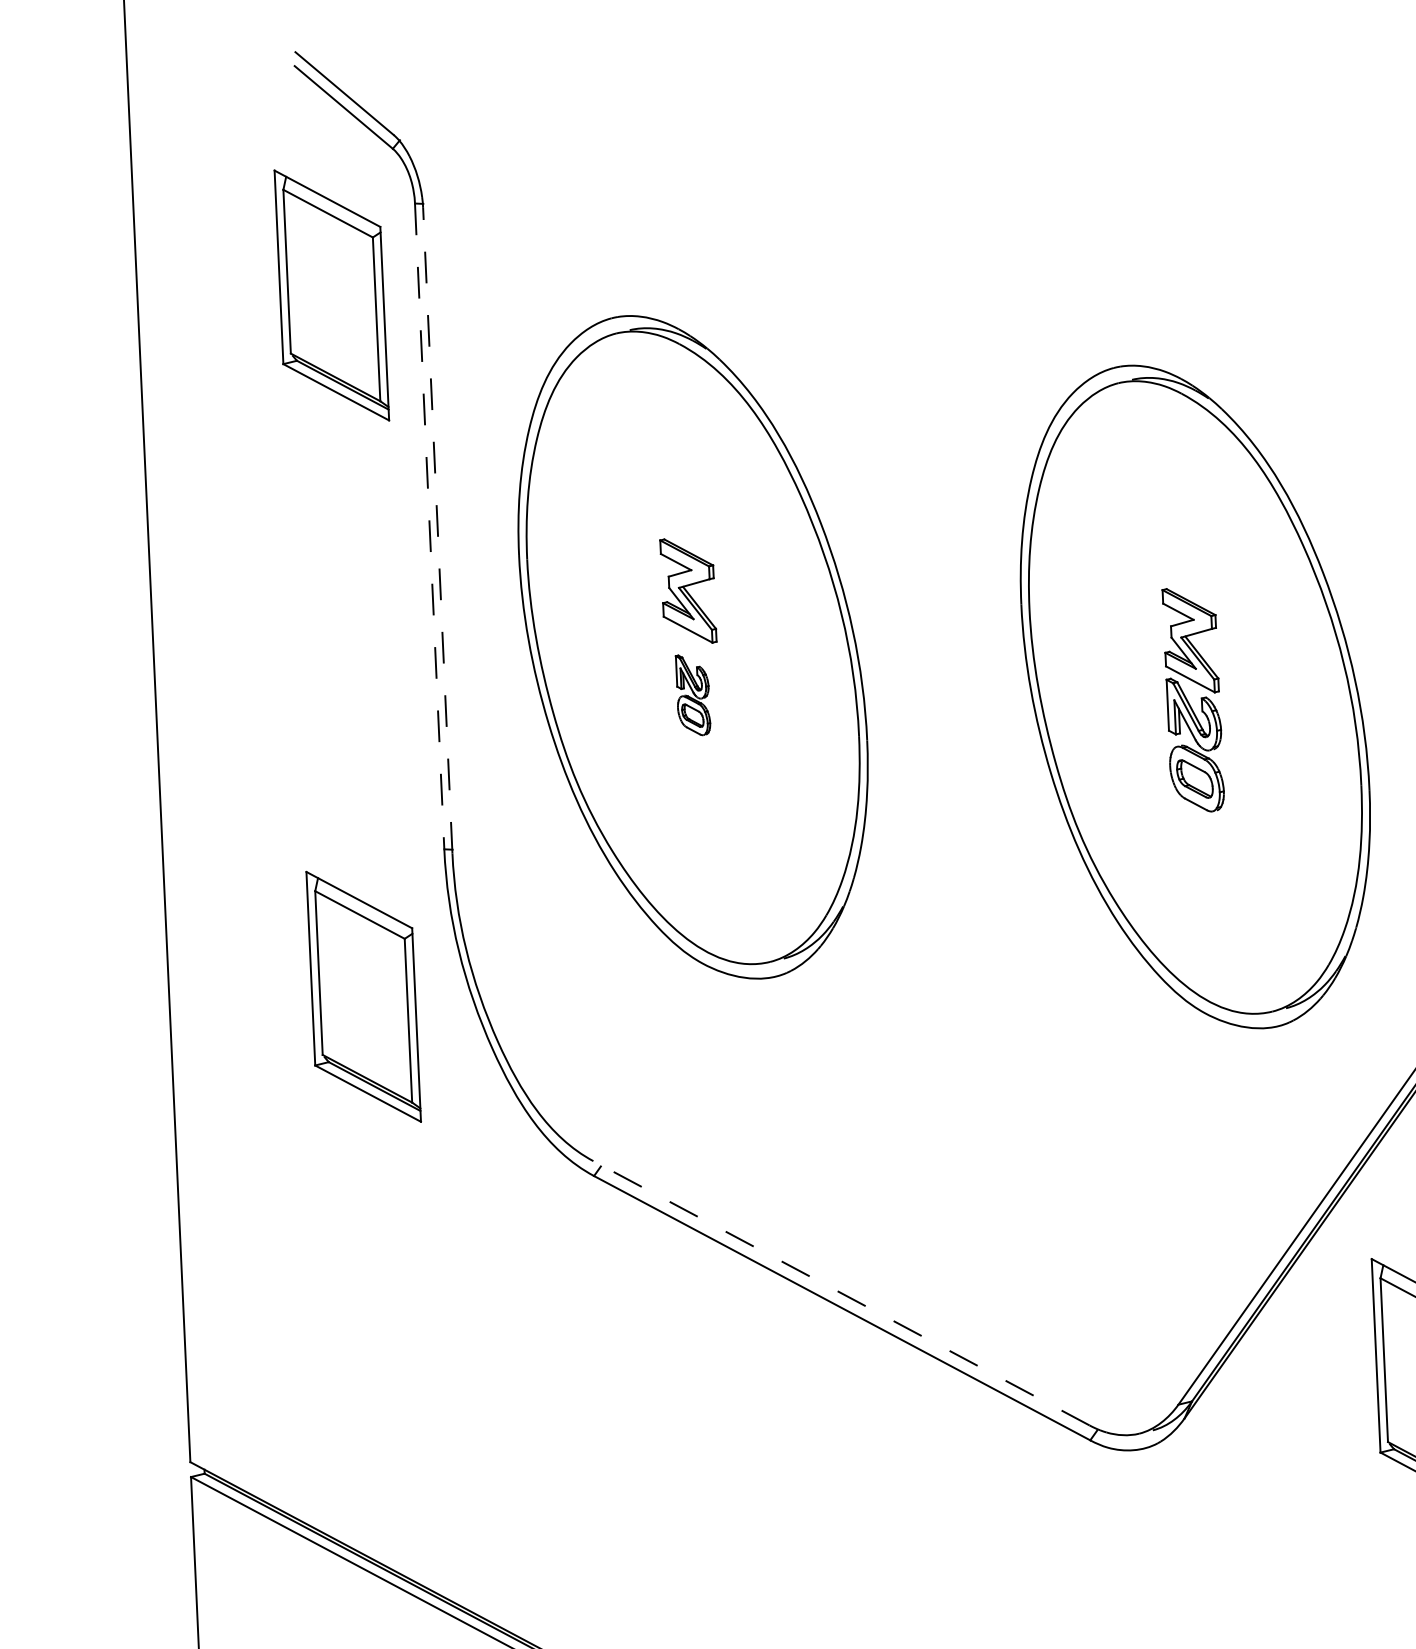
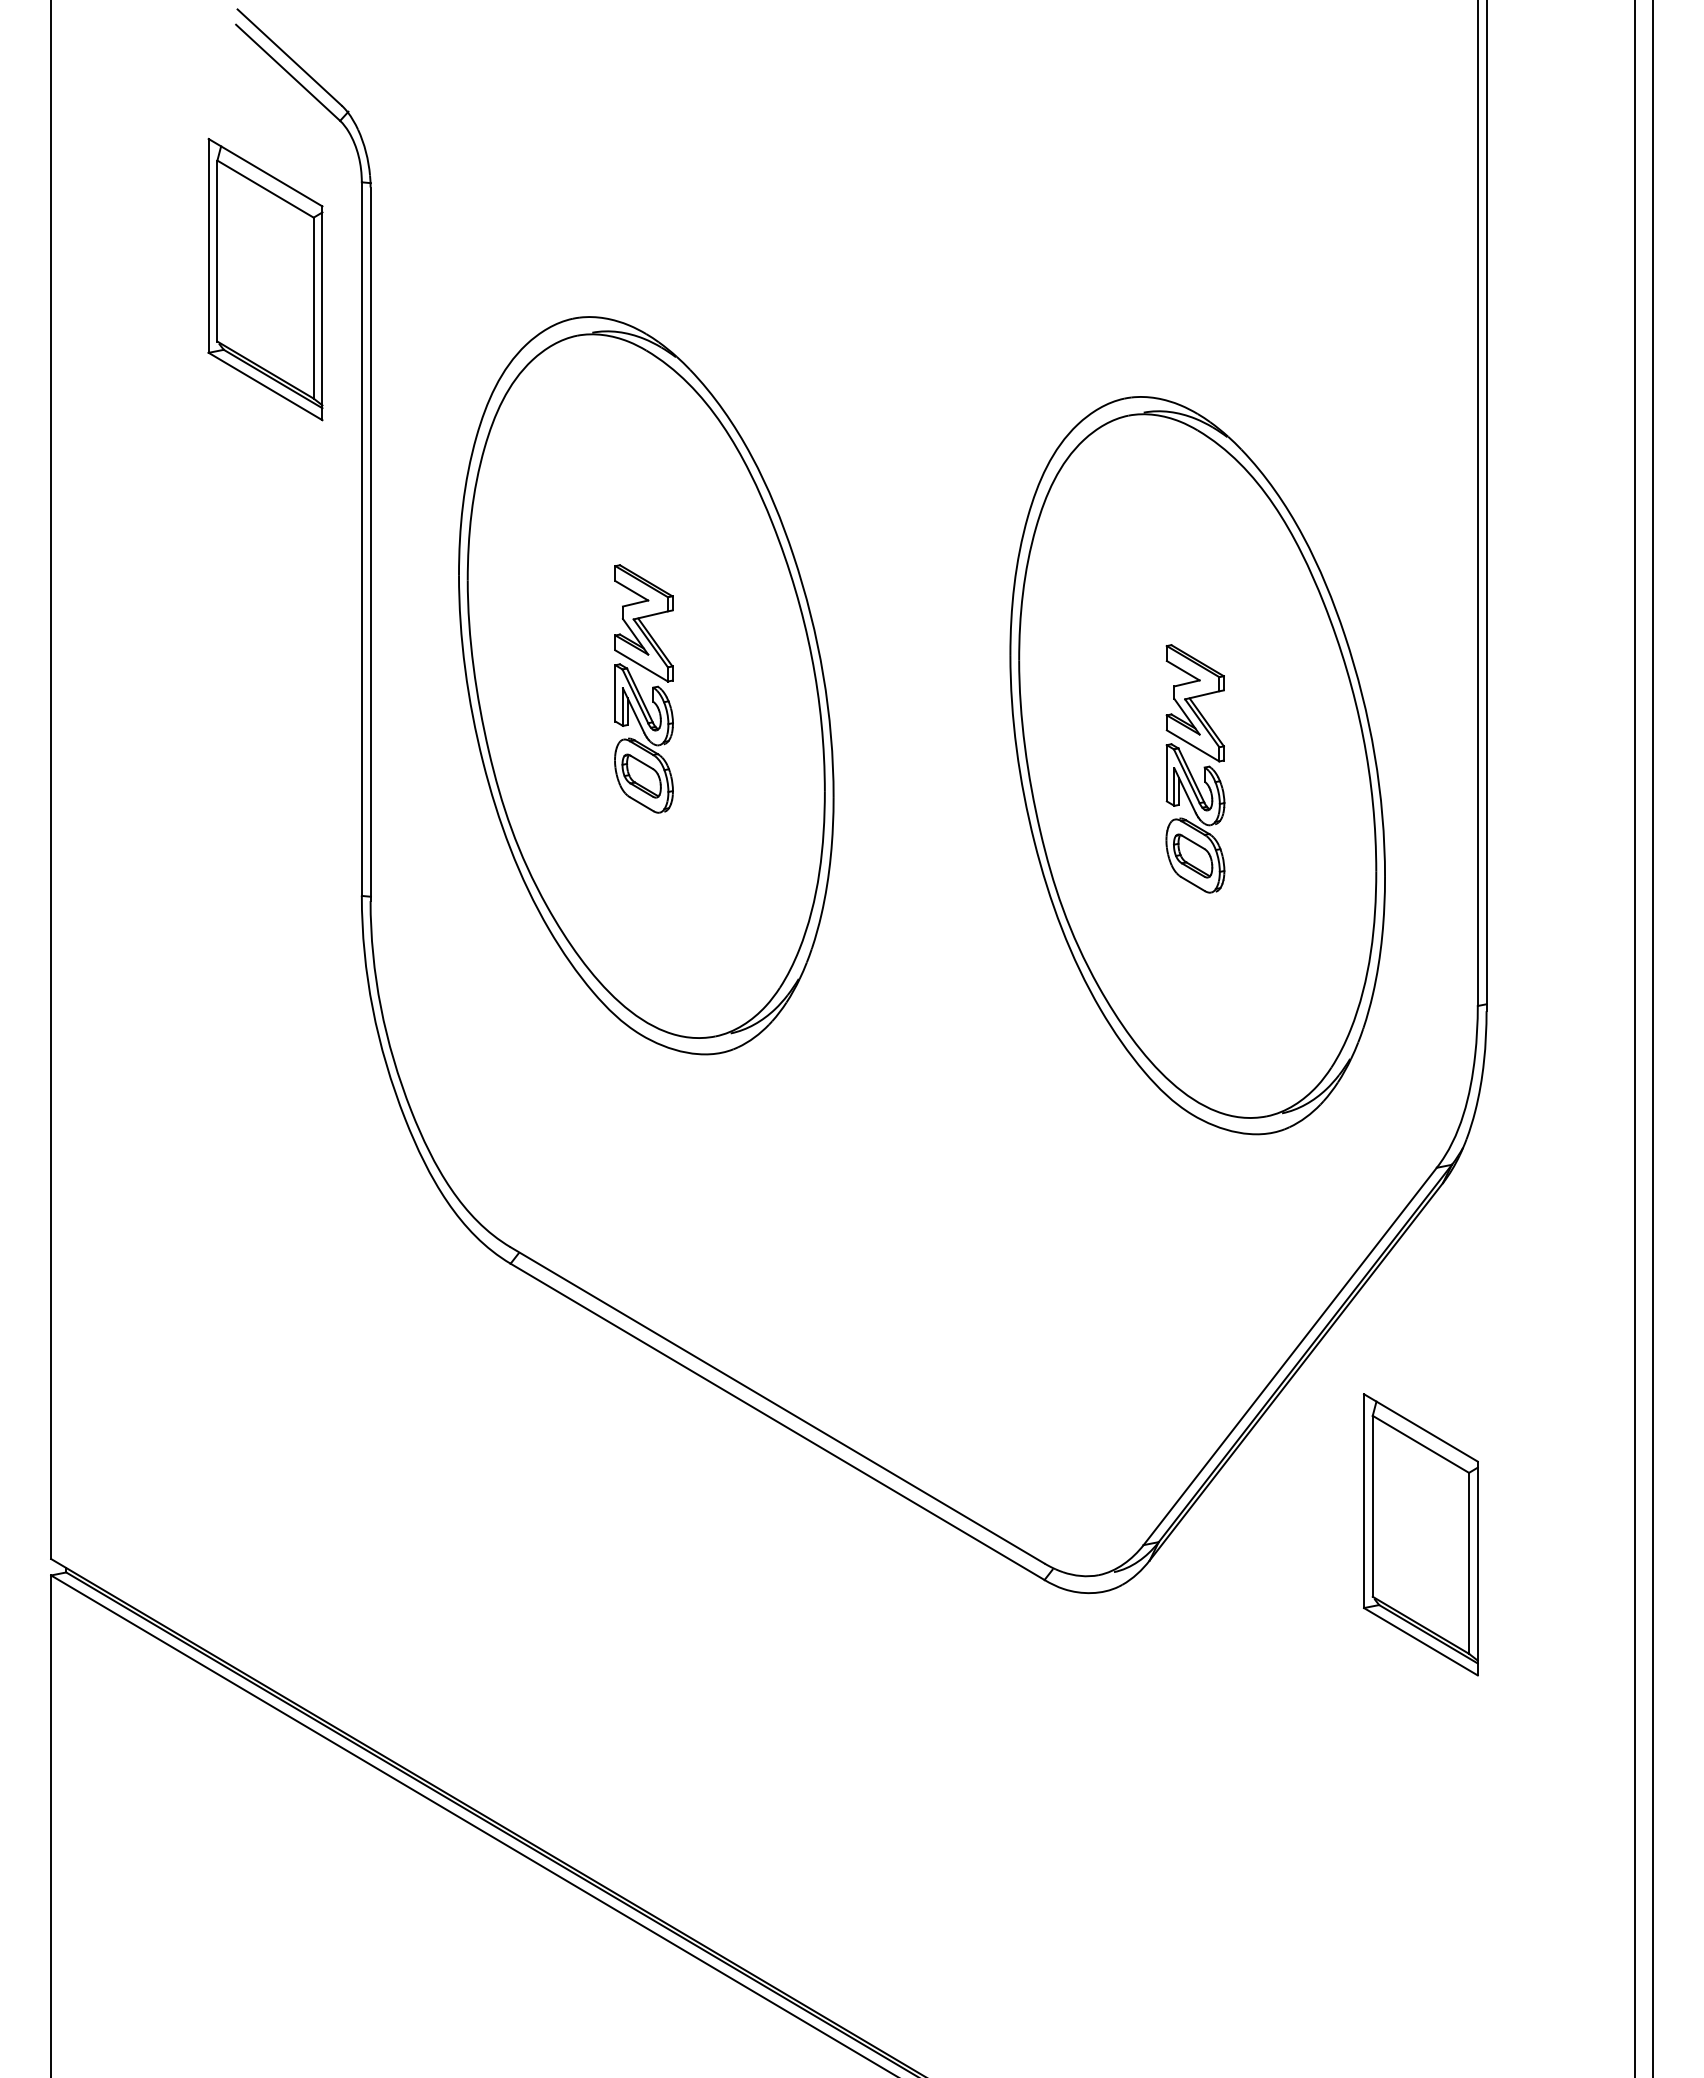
line: (429, 526) -> (361, 539), dashed -> solid
line: (437, 530) -> (370, 544), dashed -> solid
part: (692, 695) -> (643, 738), size x1.67
part: (363, 996) -> (265, 1054), removed
line: (841, 1293) -> (777, 1405), dashed -> solid

